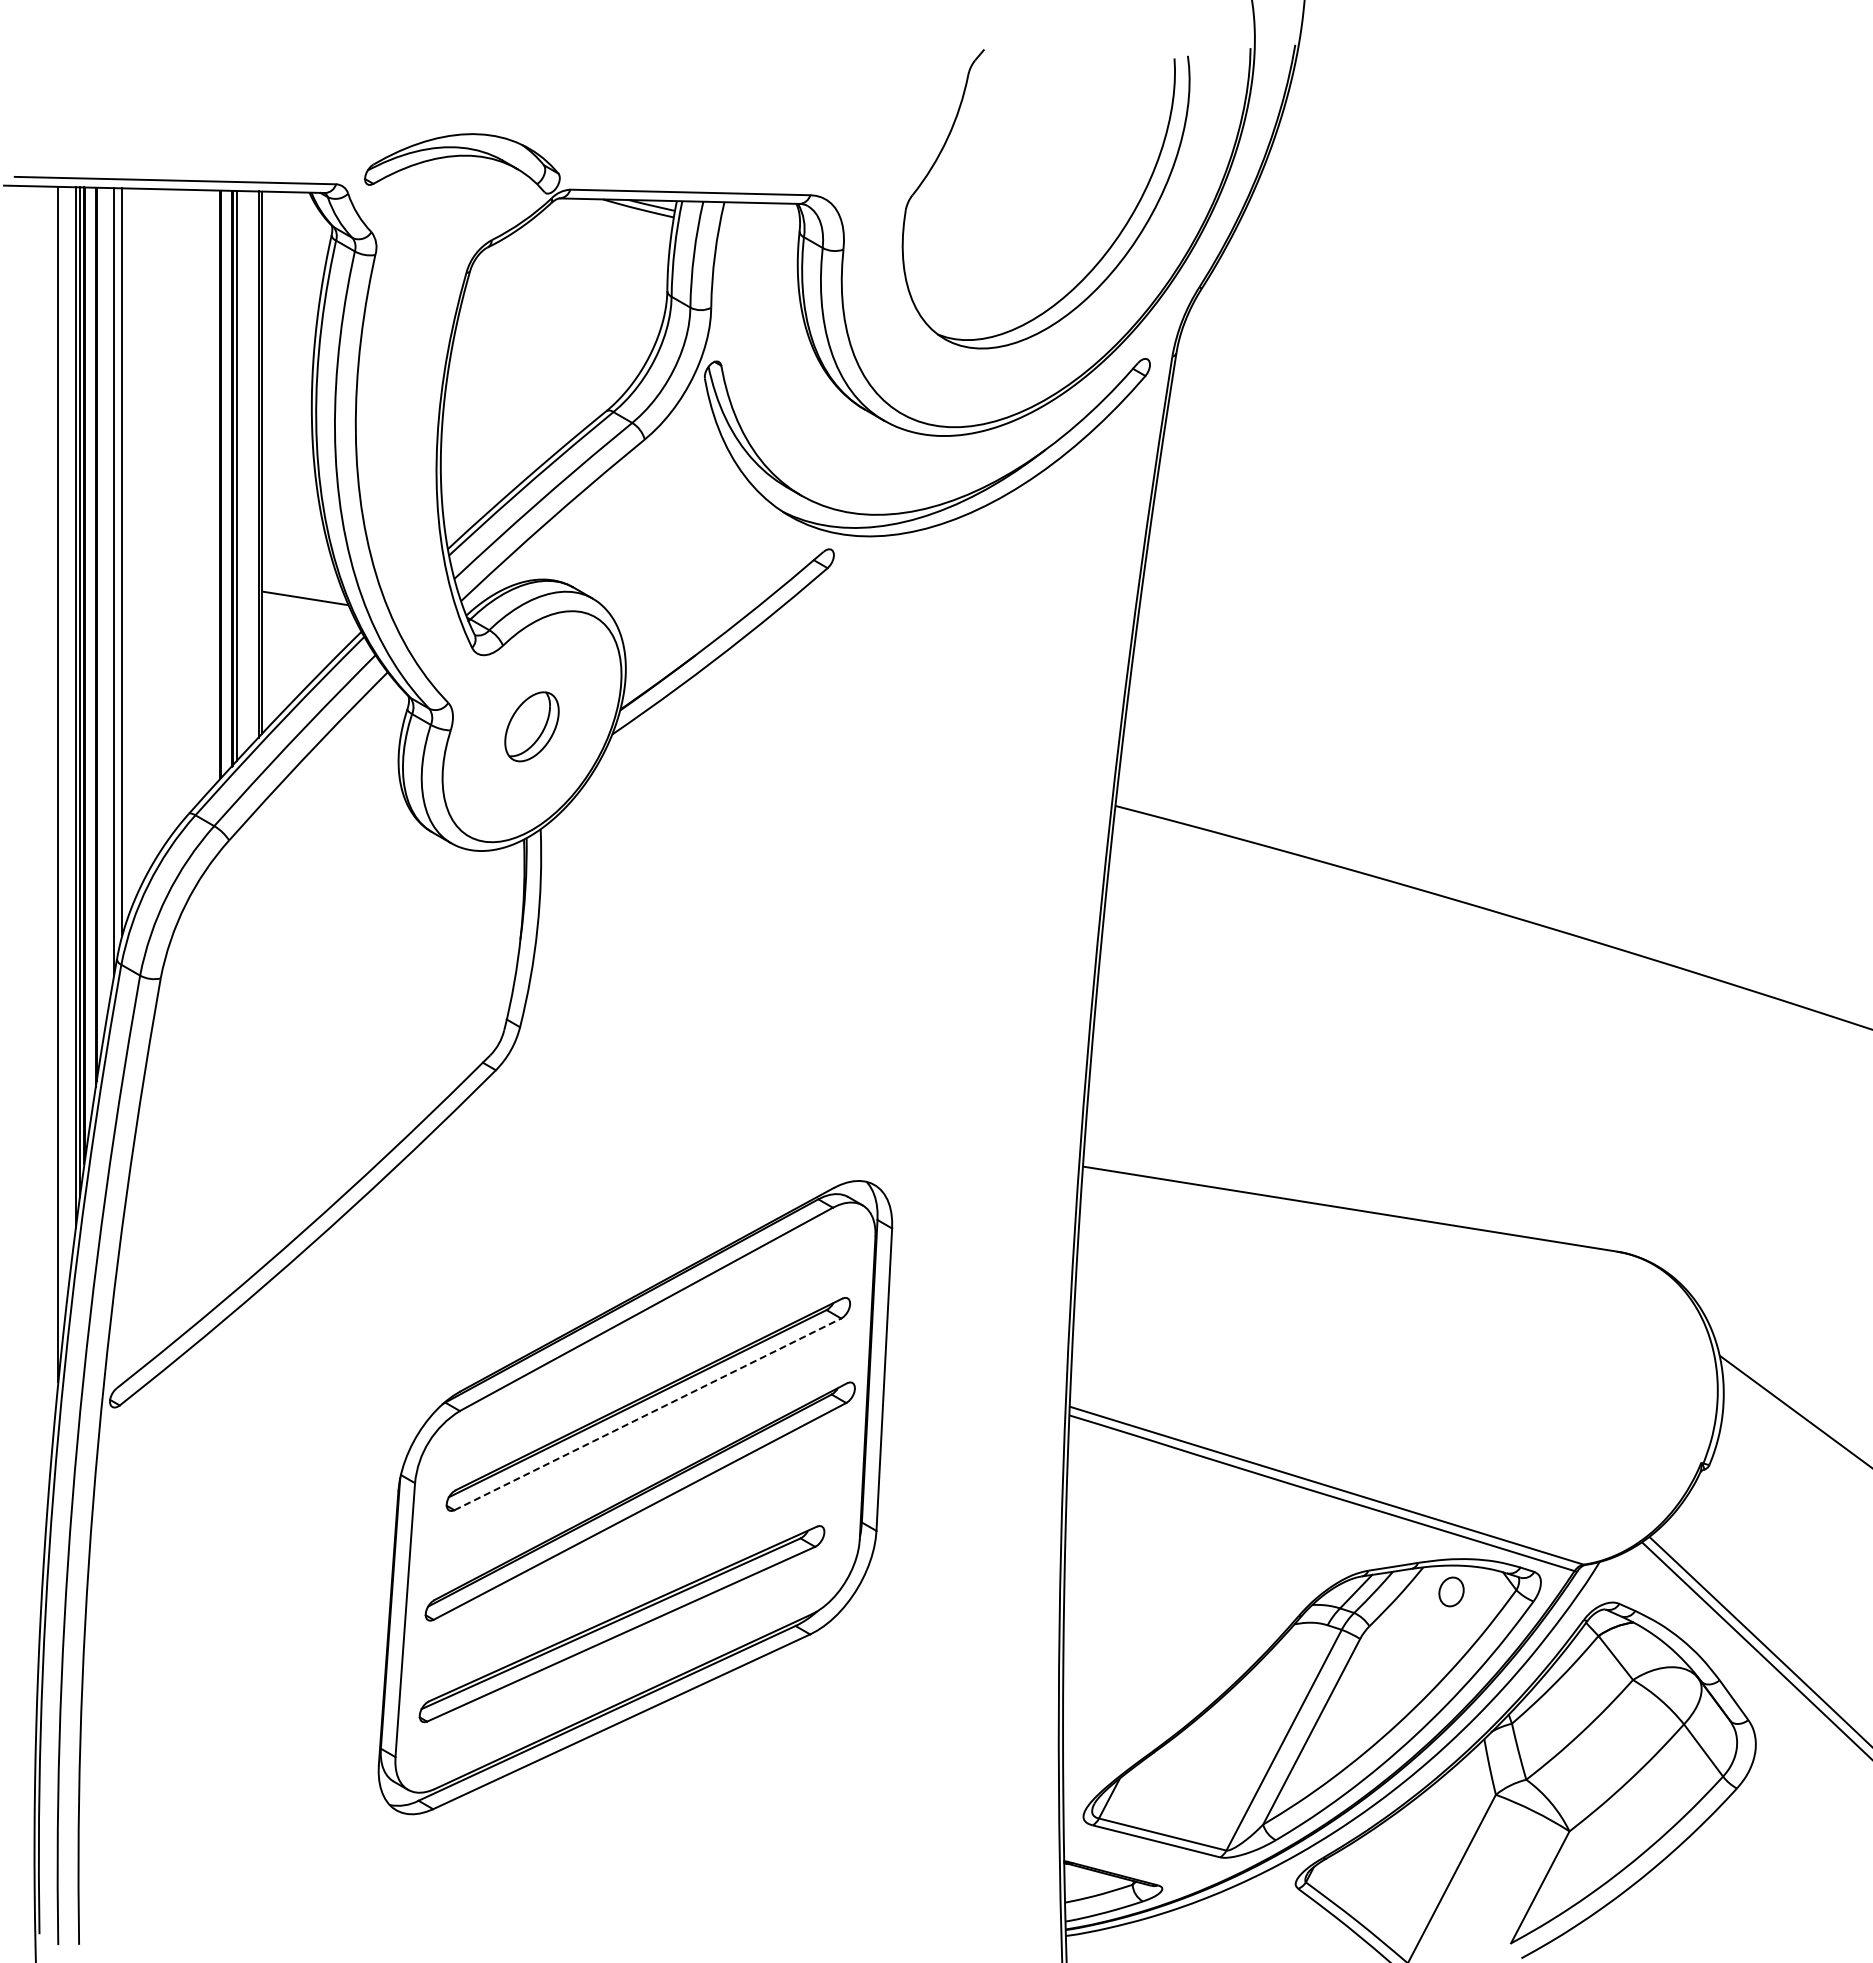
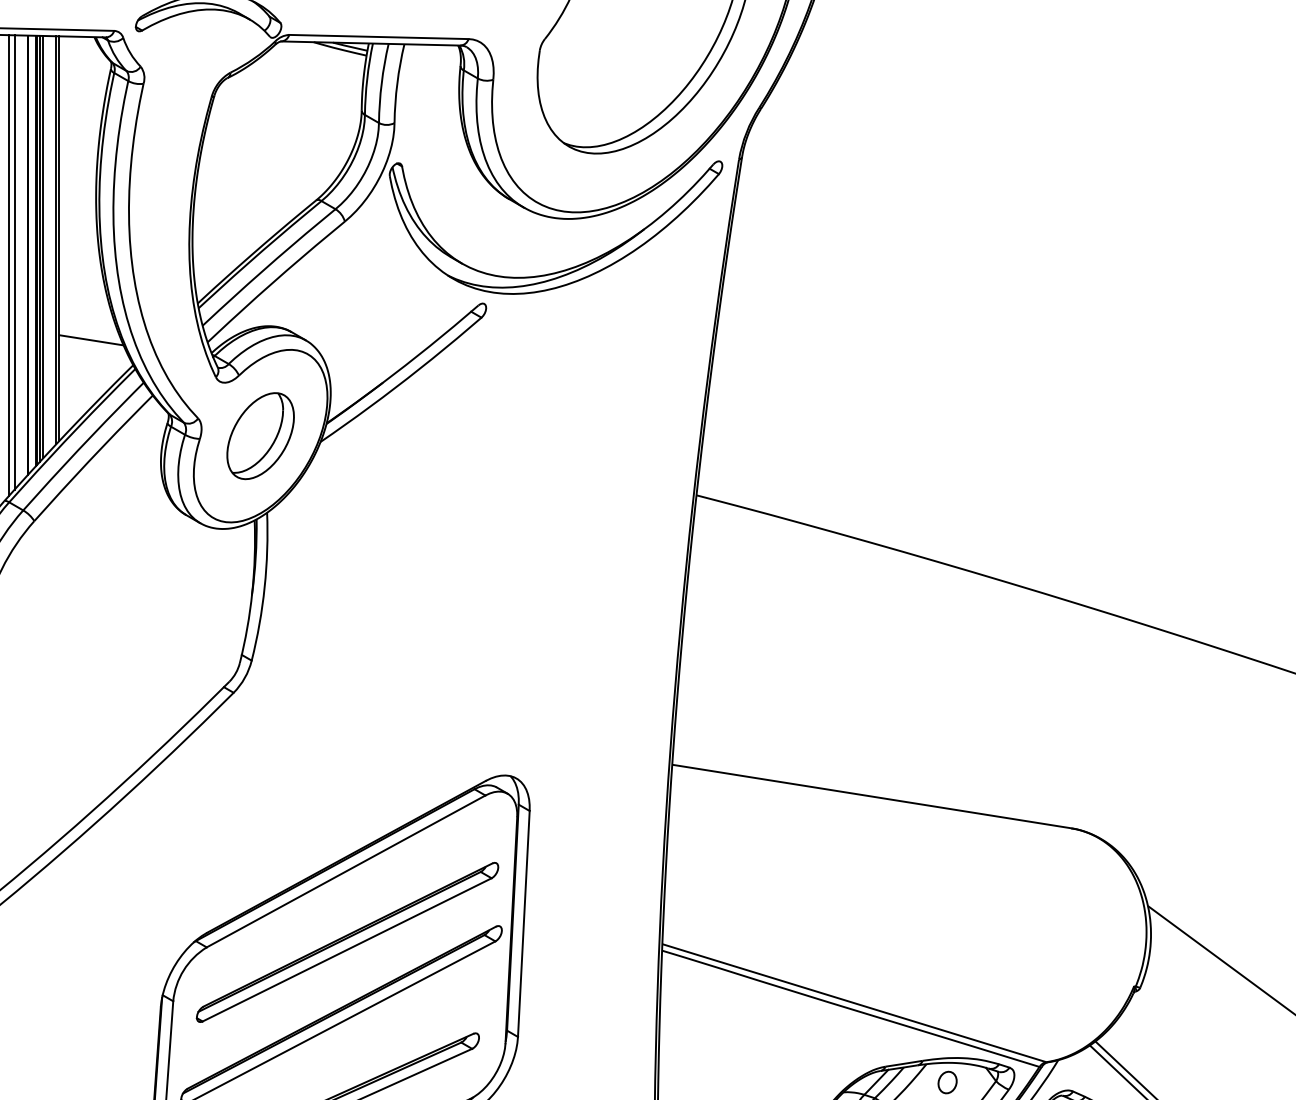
line: (241, 473) -> (43, 246), added
line: (202, 494) -> (14, 262), added
line: (194, 498) -> (8, 265), added
part: (531, 726) -> (260, 435), size x1.67
line: (647, 1414) -> (346, 949), dashed -> solid

